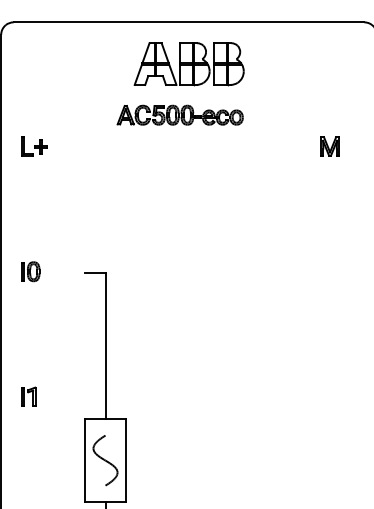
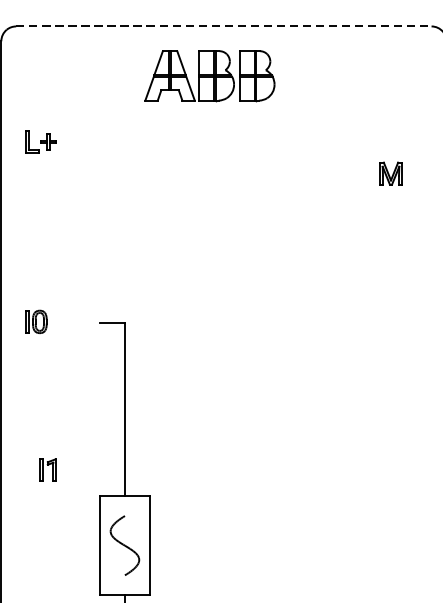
line: (189, 22) -> (224, 26), solid -> dashed
part: (188, 64) -> (209, 76), moved
part: (179, 114) -> (212, 135), removed
part: (34, 146) -> (40, 141), moved
part: (28, 396) -> (47, 469), moved

